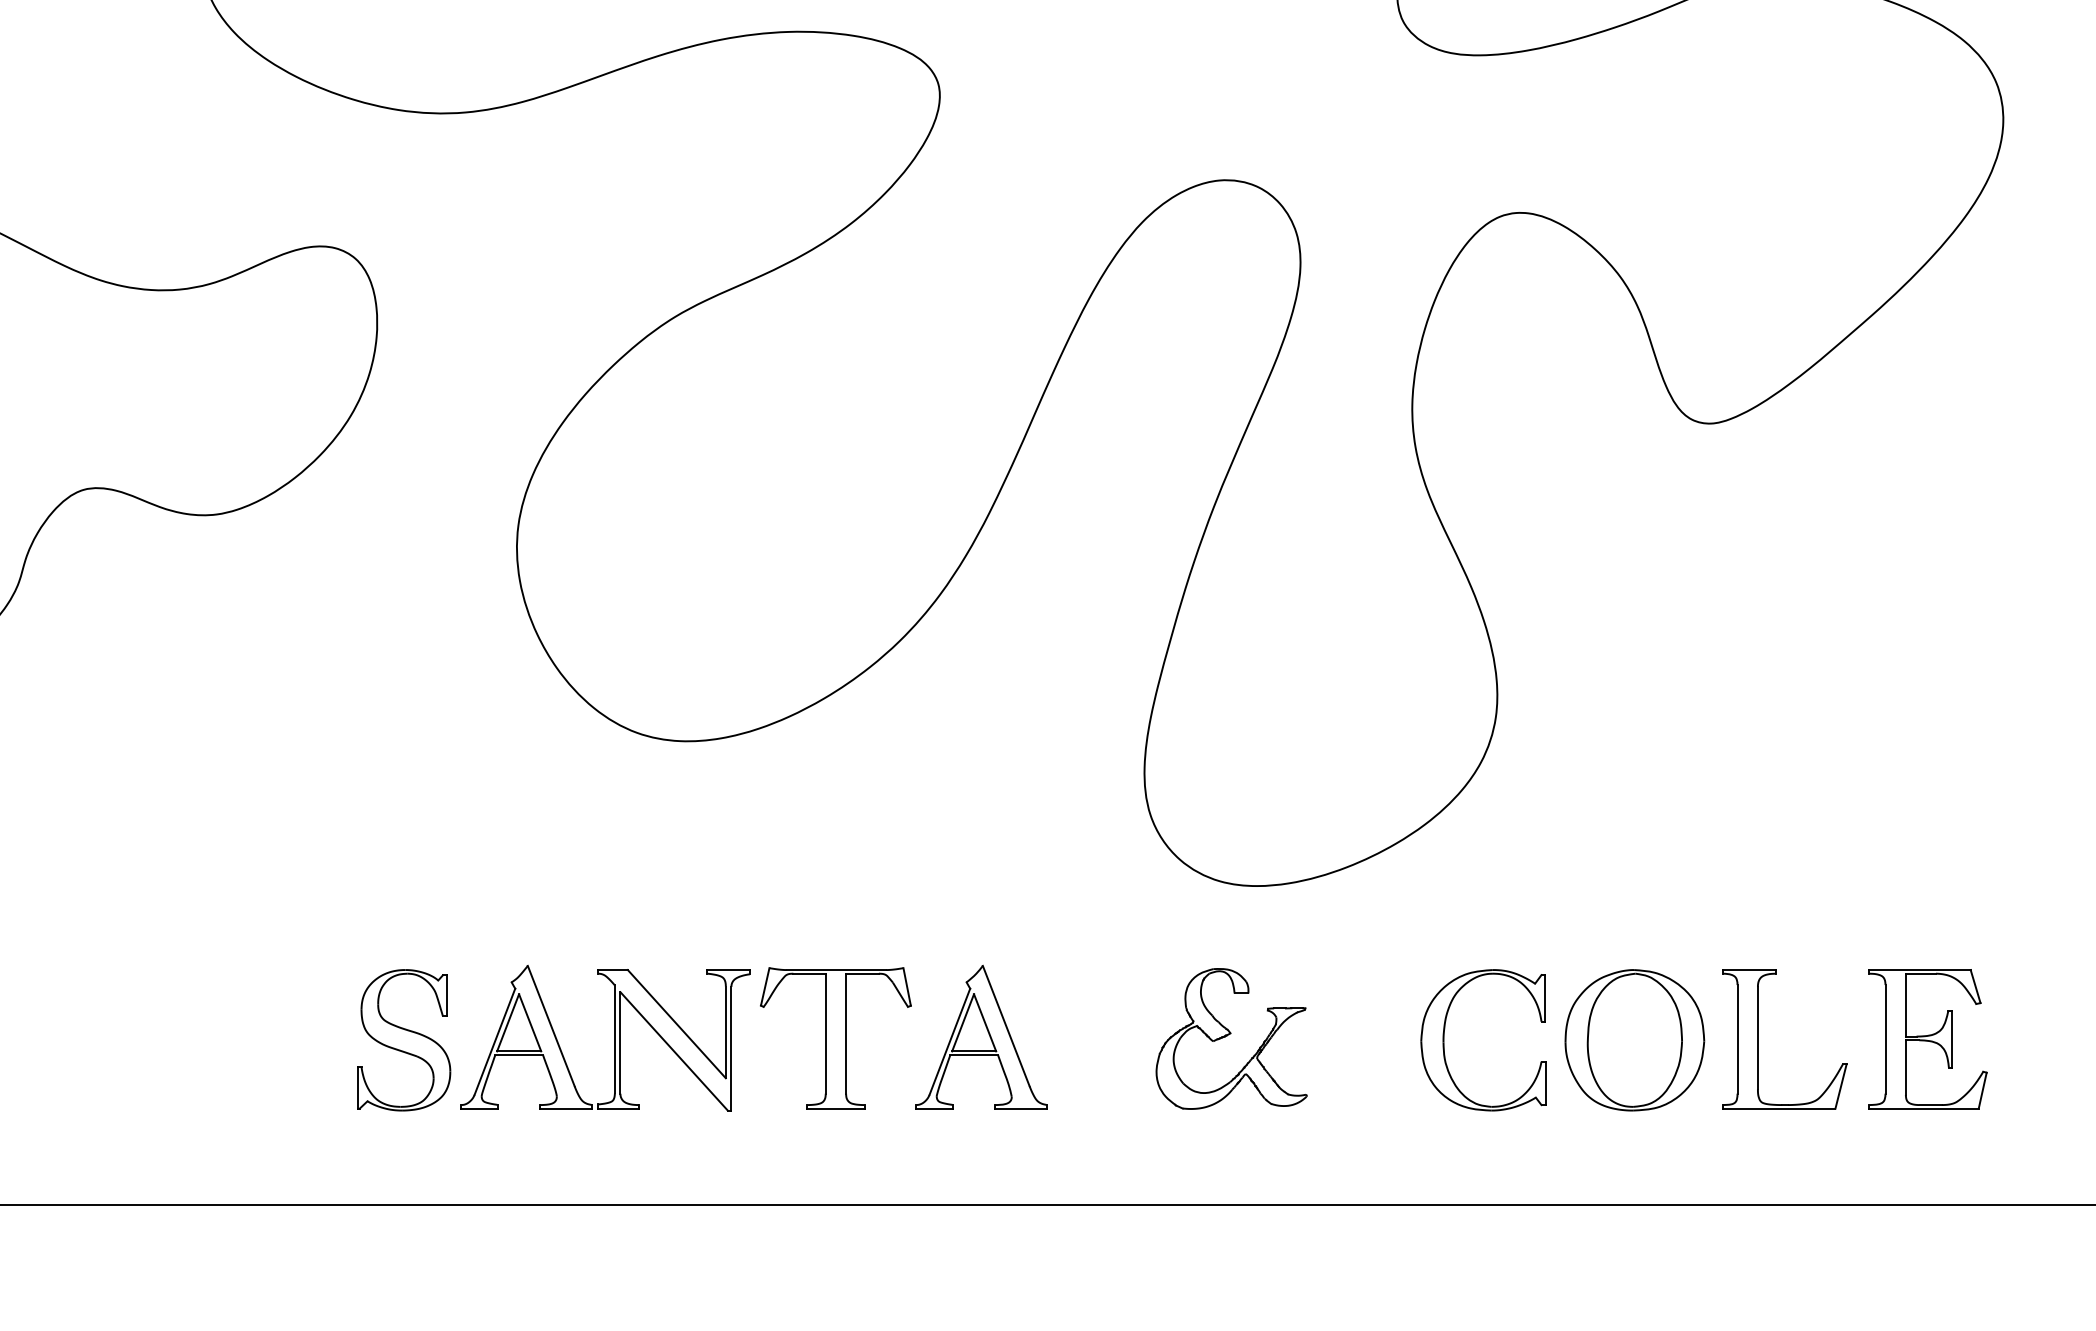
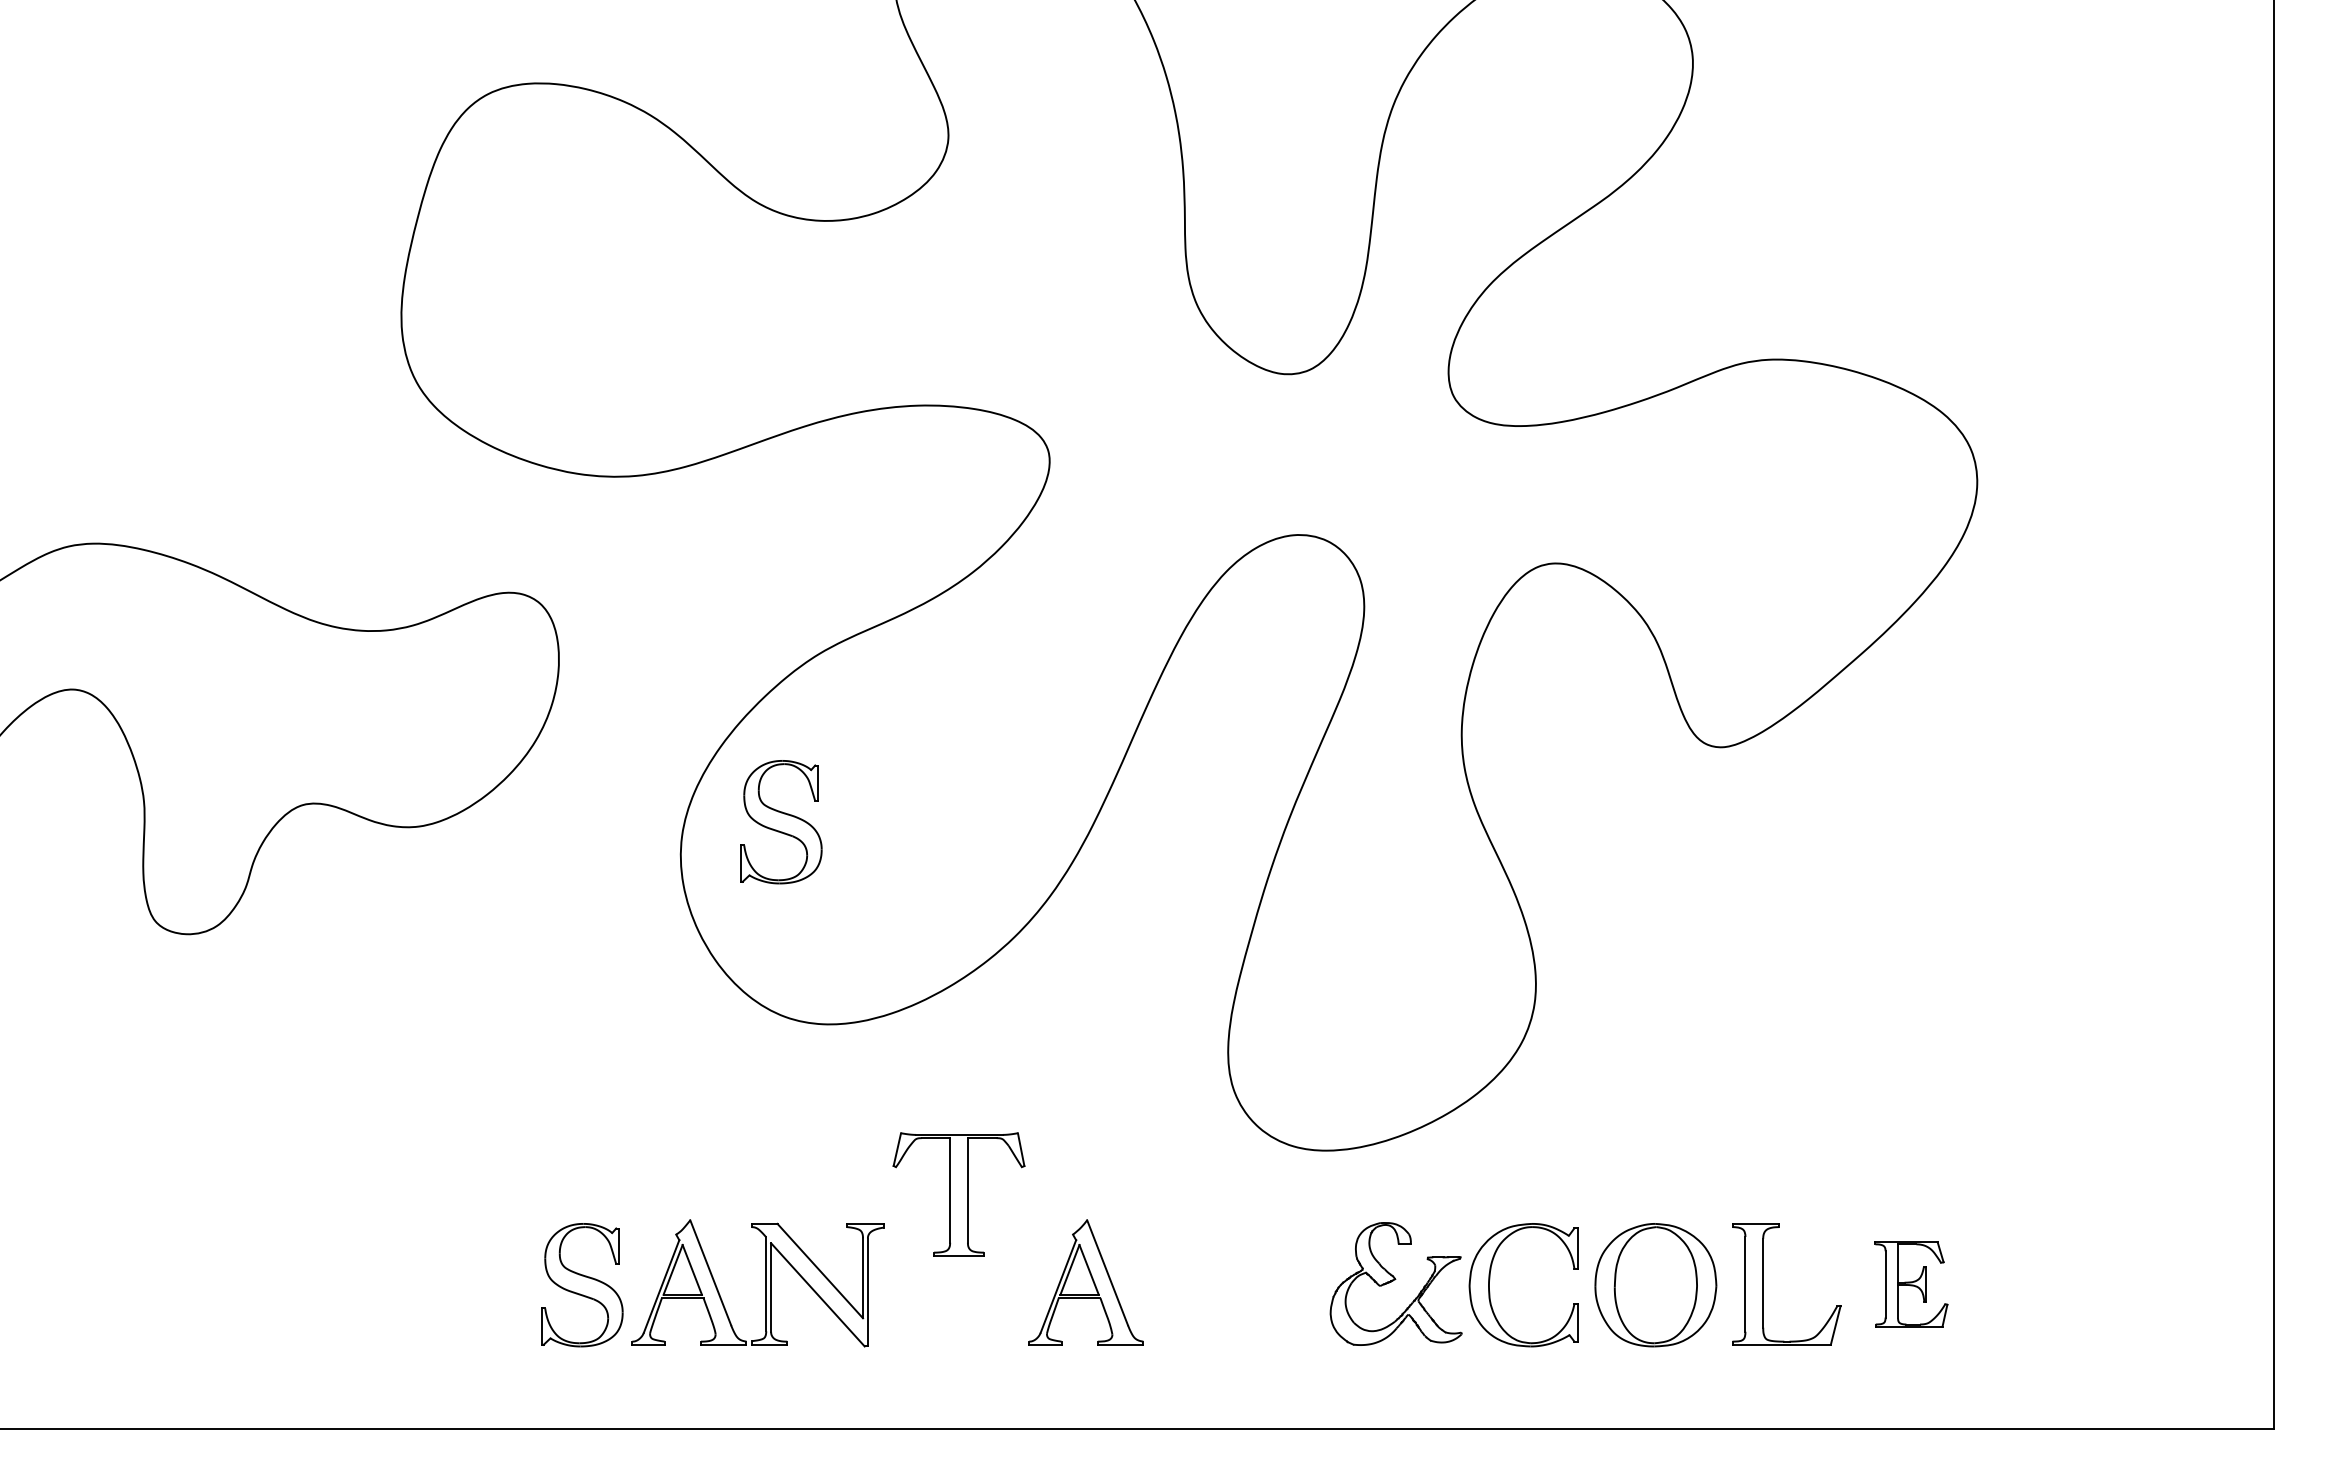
part: (632, 509) -> (781, 822), added
part: (835, 1038) -> (958, 1194), moved
part: (1230, 1038) -> (1395, 1283), moved
part: (1927, 1039) -> (1911, 1284), size x0.7

